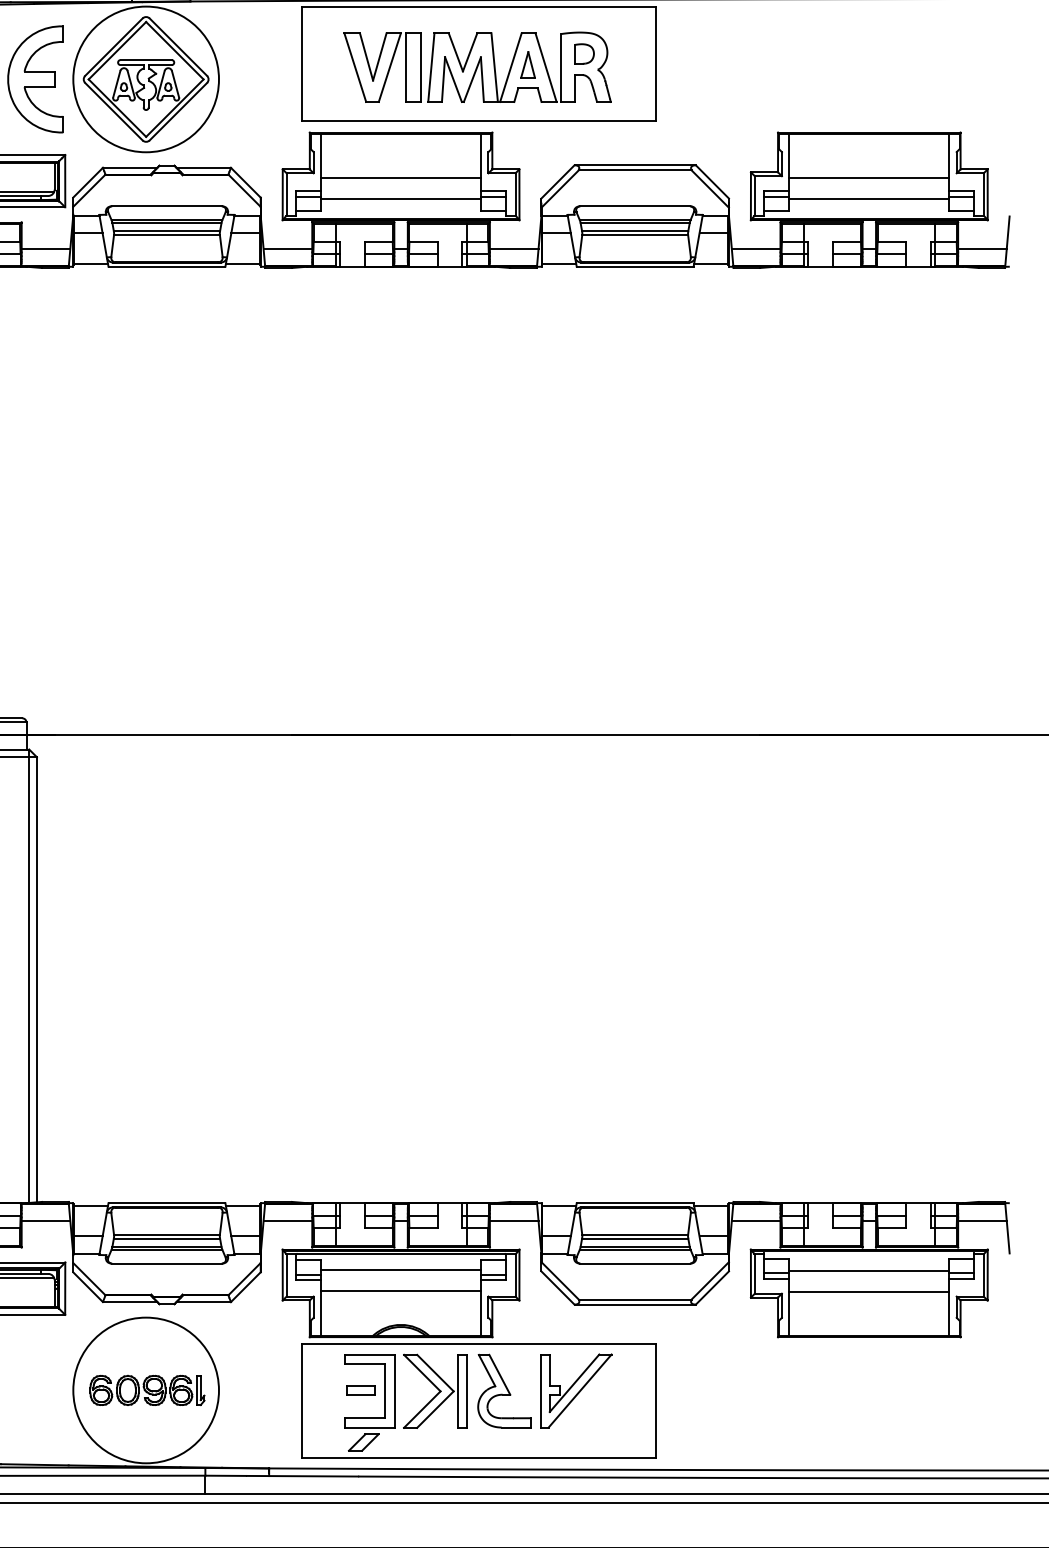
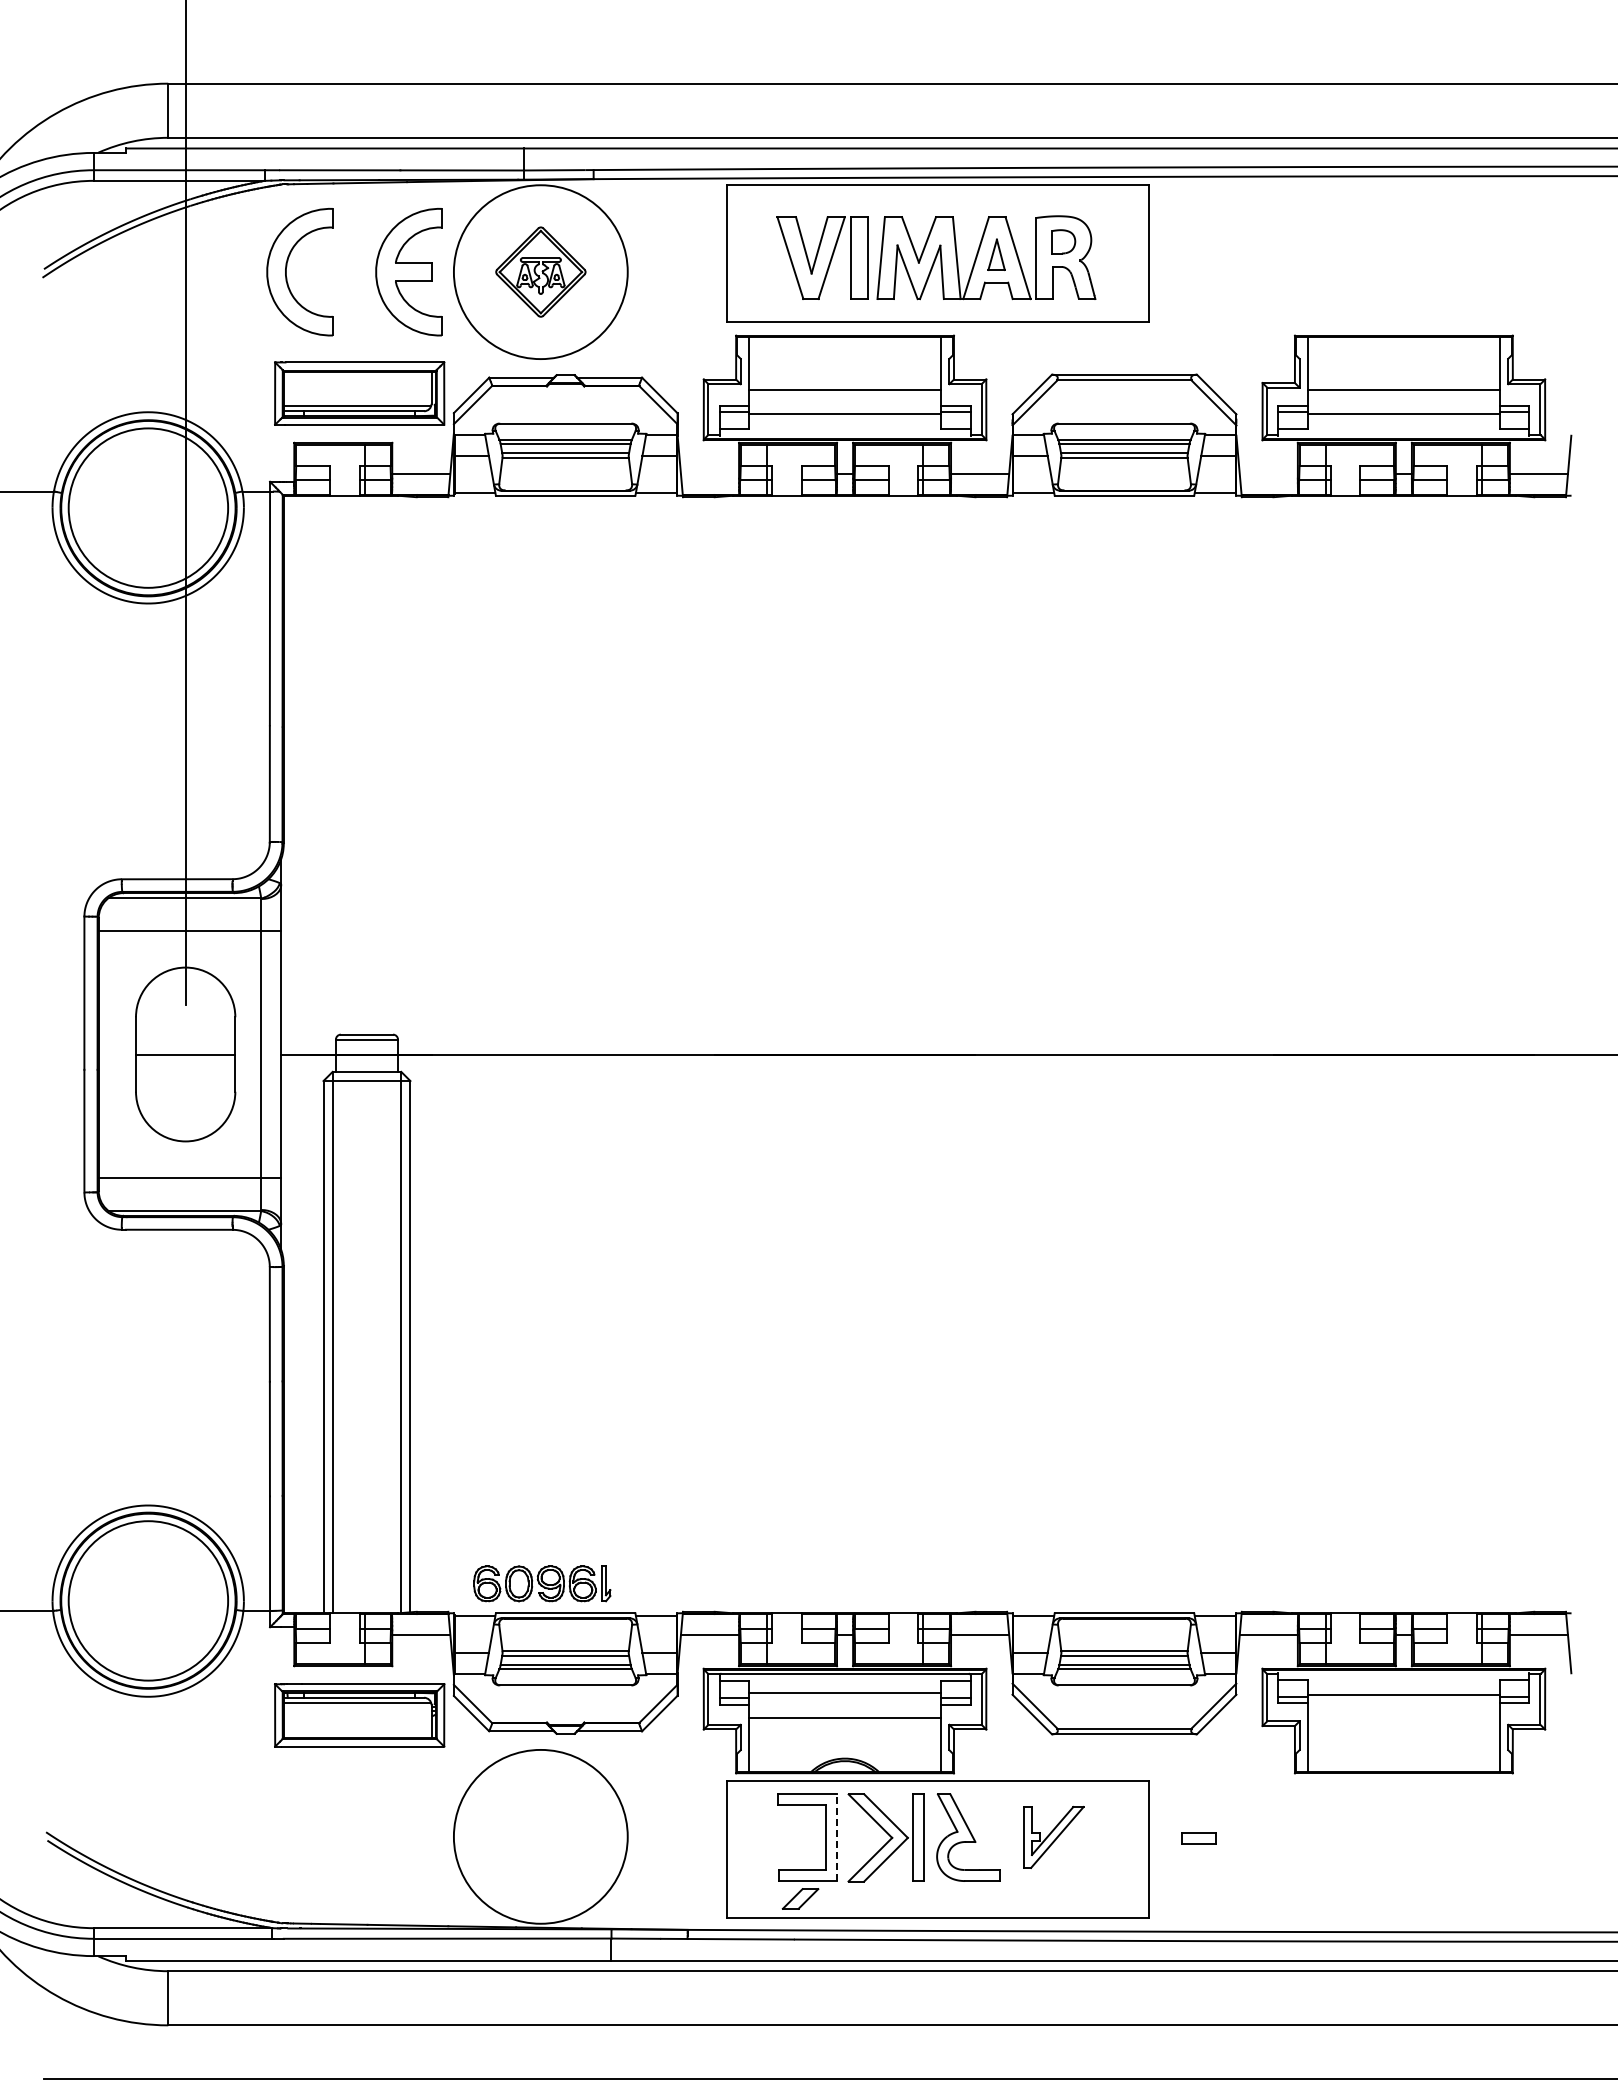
part: (145, 78) -> (540, 271), size x0.6
line: (287, 248) -> (709, 473), removed
line: (755, 248) -> (1268, 473), removed
line: (868, 1292) -> (1403, 1719), removed
part: (147, 1390) -> (542, 1583), moved
part: (360, 1390) -> (1198, 1838), moved
line: (394, 1391) -> (837, 1837), solid -> dashed
part: (575, 1391) -> (1053, 1837), size x0.7

